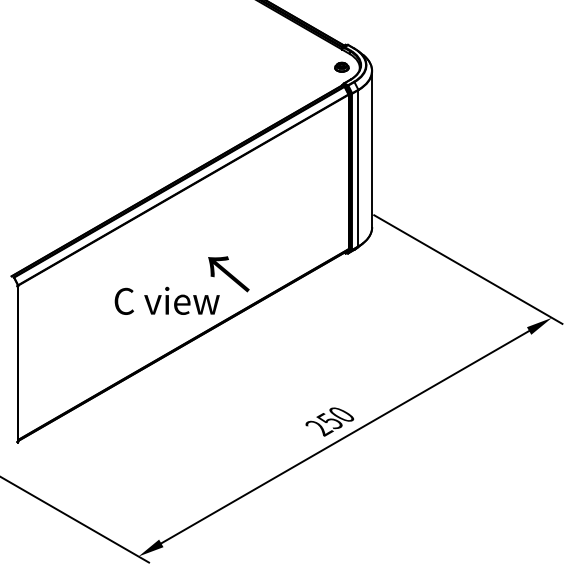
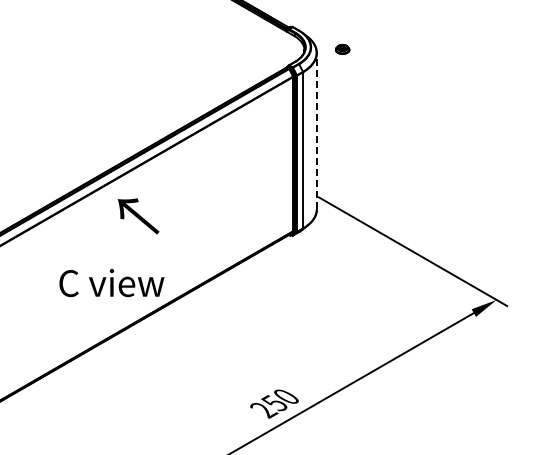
part: (341, 66) -> (342, 48), moved
line: (372, 148) -> (317, 130), solid -> dashed
text: (228, 274) -> (138, 216), moved

